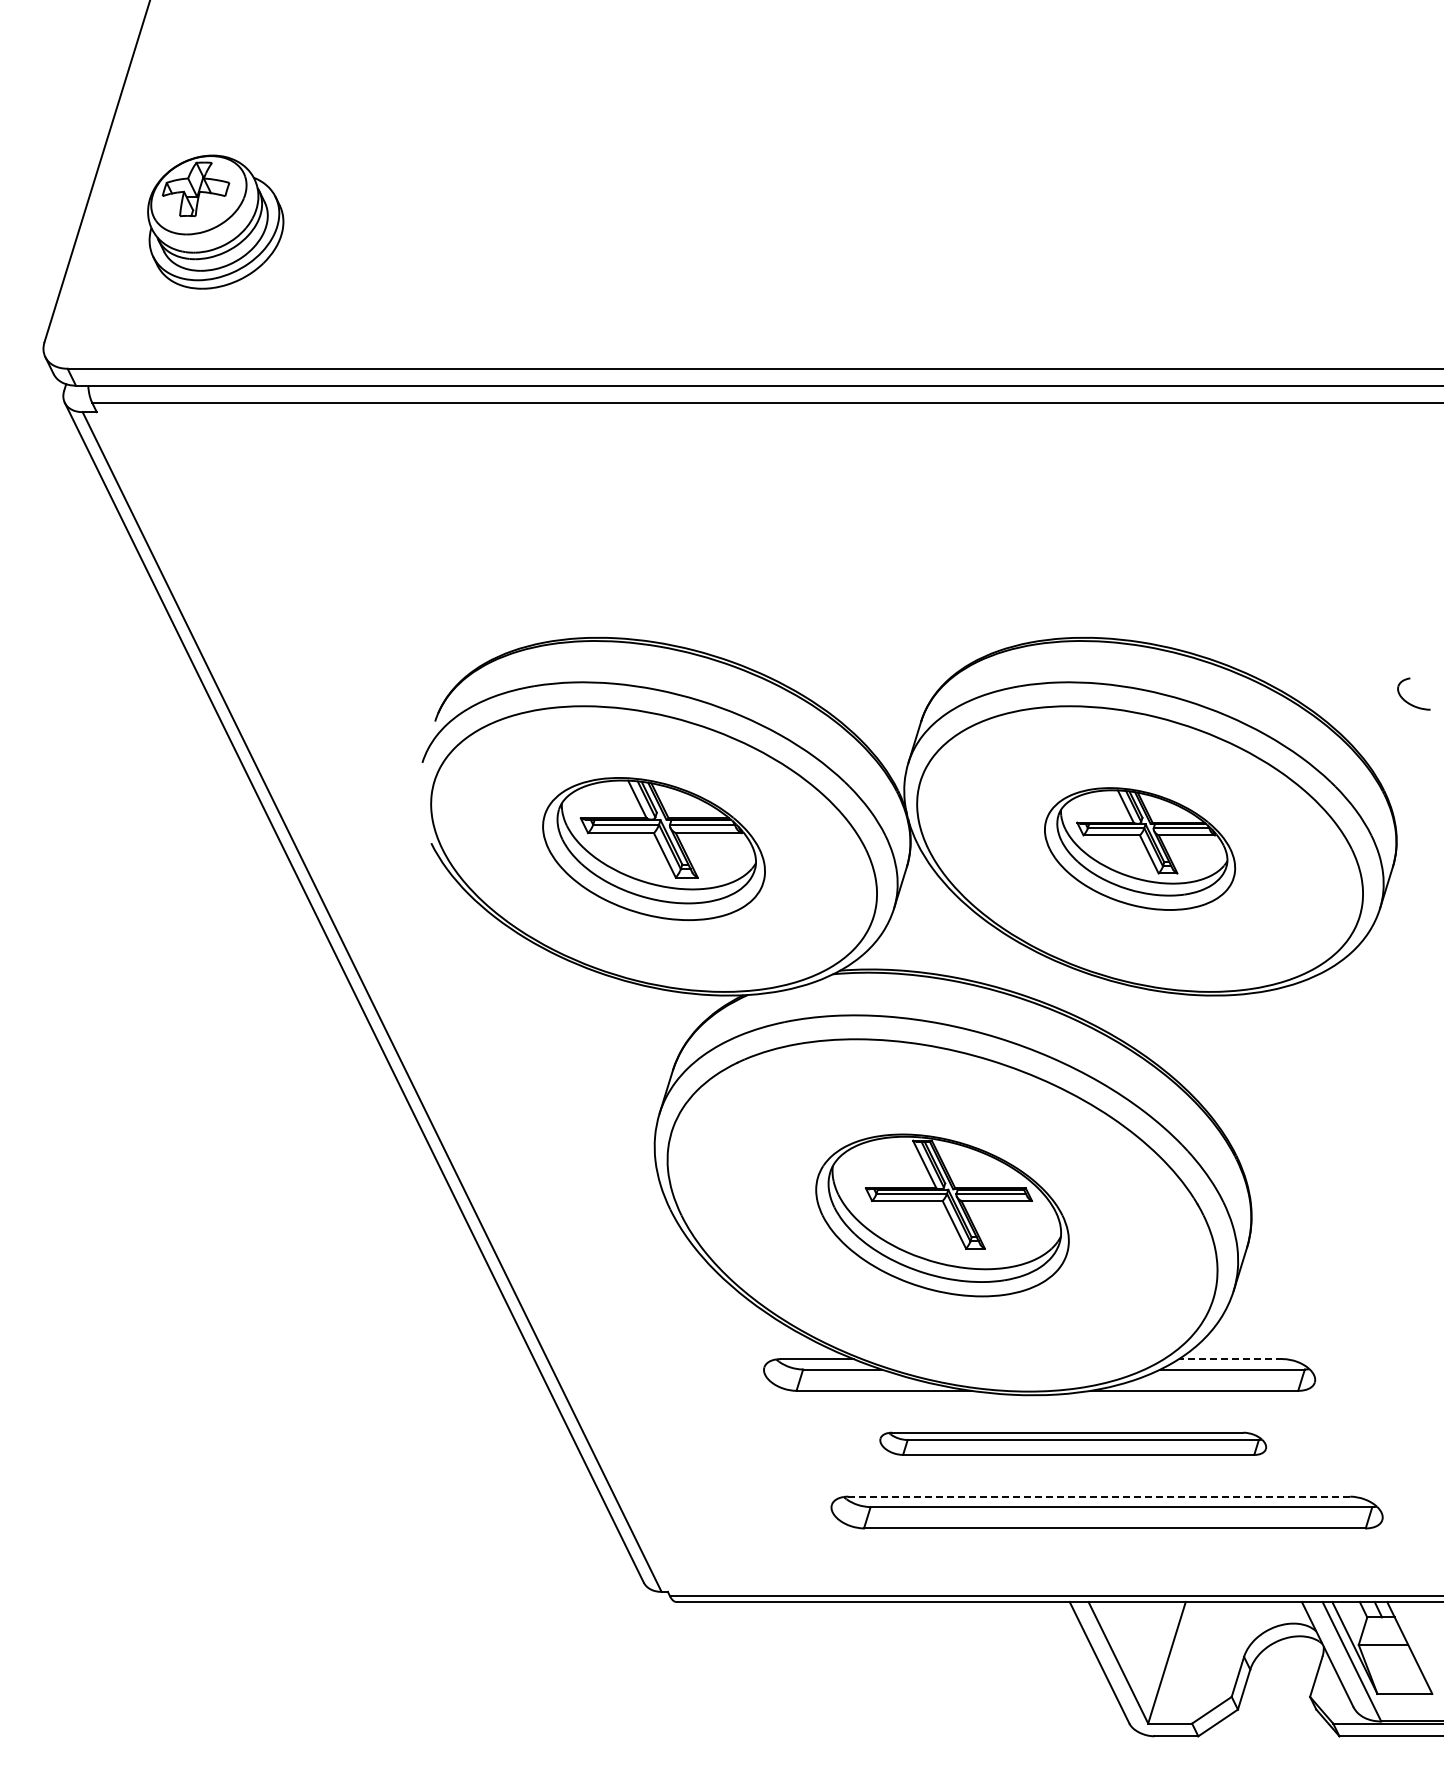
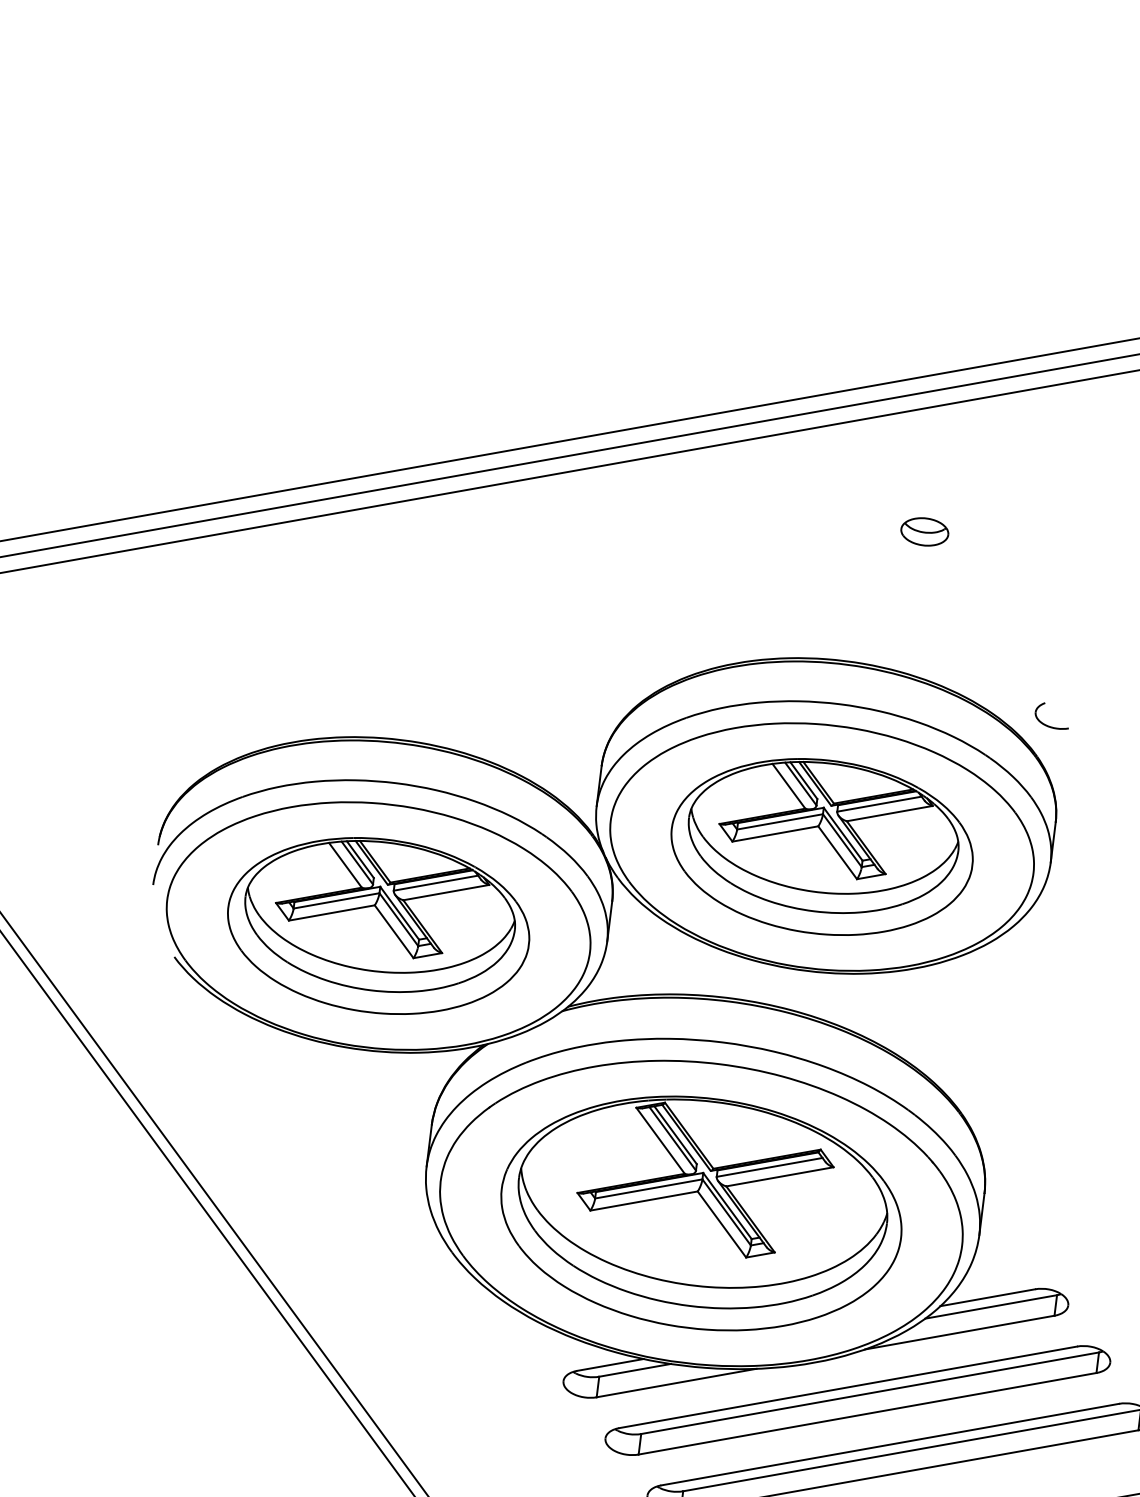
part: (1308, 533) -> (924, 531), added
part: (1409, 702) -> (1048, 725), moved
part: (653, 848) -> (378, 925), size x1.43
part: (1139, 848) -> (821, 846), size x1.67
part: (942, 1215) -> (701, 1213), size x1.67
line: (1230, 1359) -> (987, 1298), dashed -> solid
part: (1072, 1443) -> (857, 1400), size x1.43
line: (1099, 1496) -> (890, 1444), dashed -> solid

